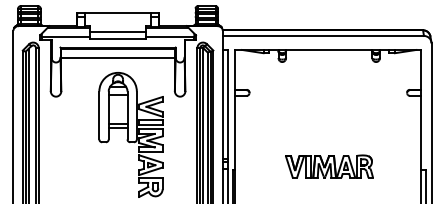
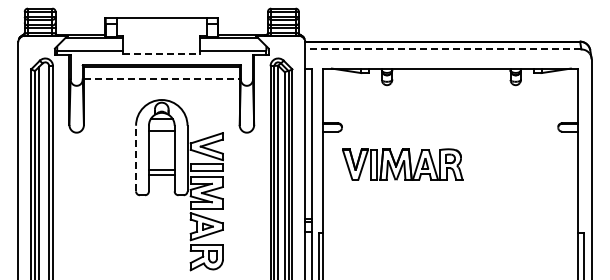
line: (117, 32) -> (161, 44), removed
line: (322, 36) -> (442, 49), solid -> dashed
line: (117, 38) -> (161, 53), solid -> dashed
line: (117, 57) -> (161, 79), solid -> dashed
line: (99, 115) -> (136, 158), solid -> dashed
part: (329, 166) -> (402, 164), moved

